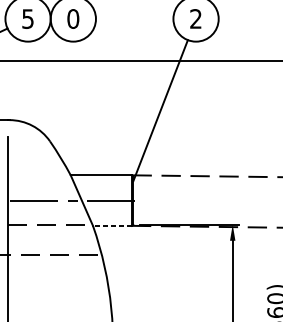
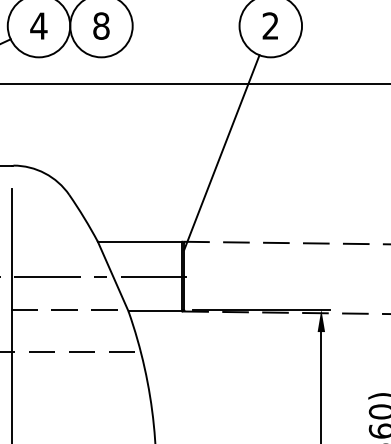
text: (27, 18) -> (38, 25), 5 -> 4
text: (73, 18) -> (101, 25), 0 -> 8
line: (112, 225) -> (155, 311), dashed -> solid

